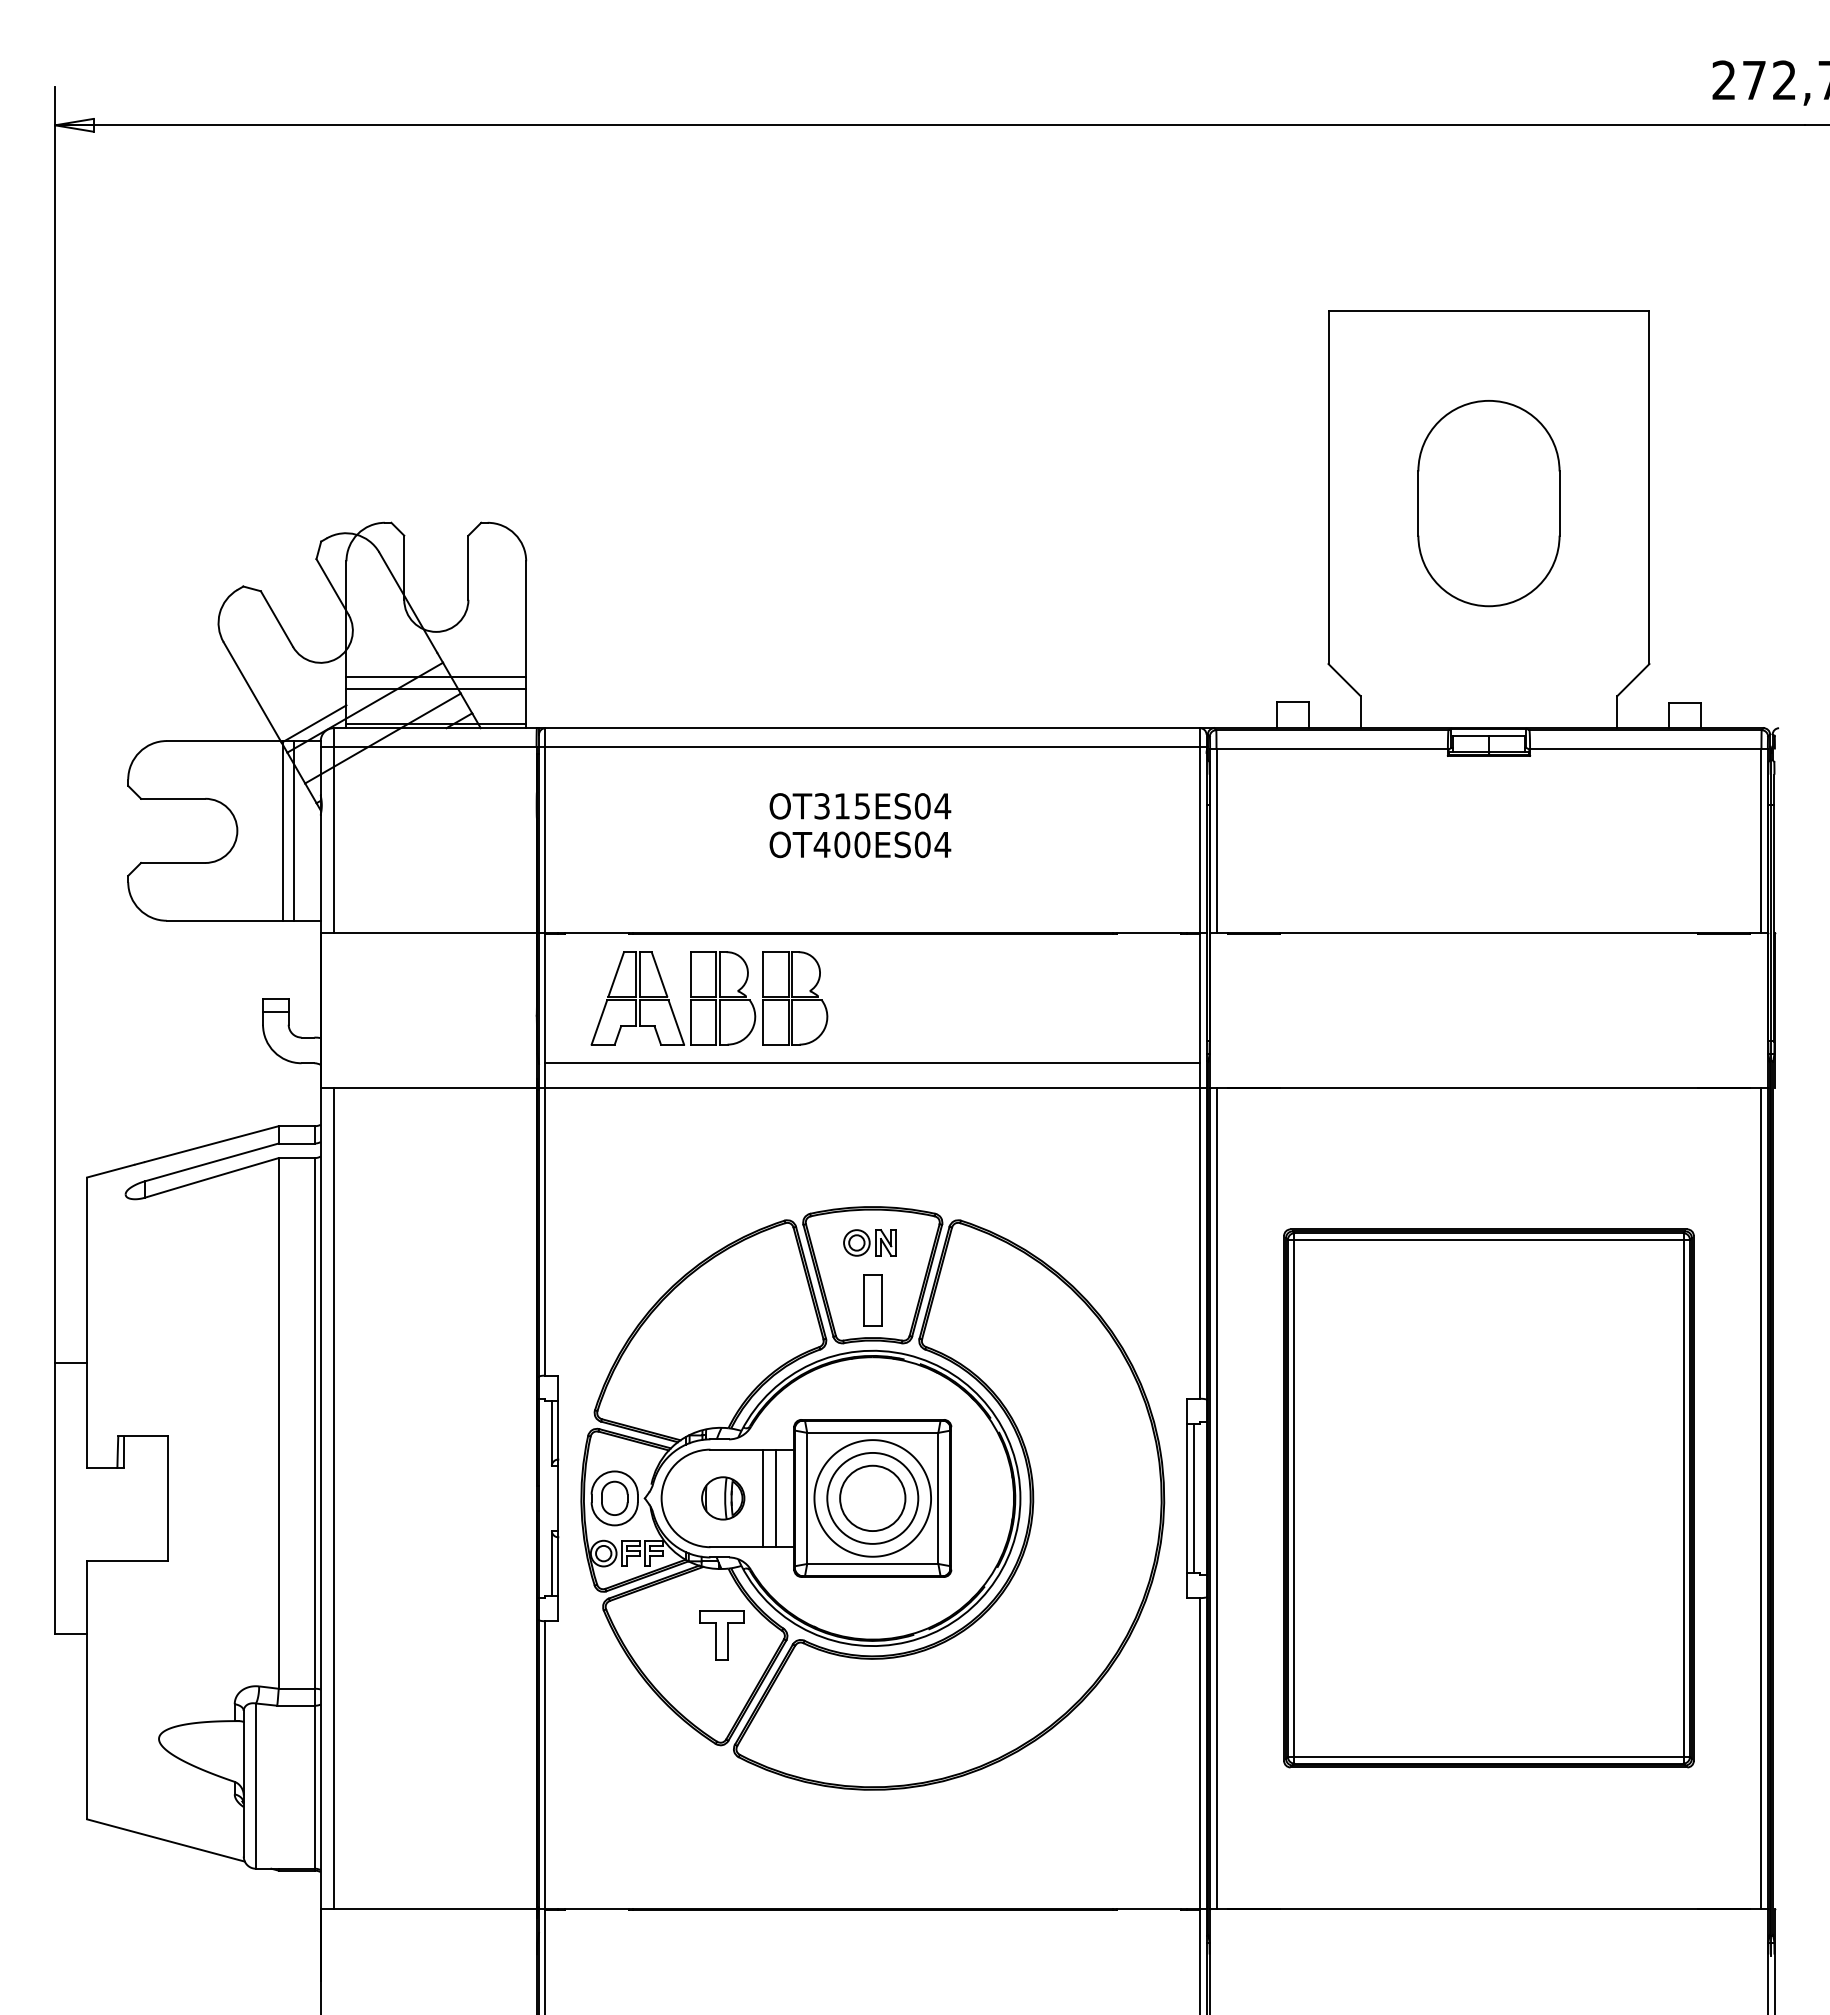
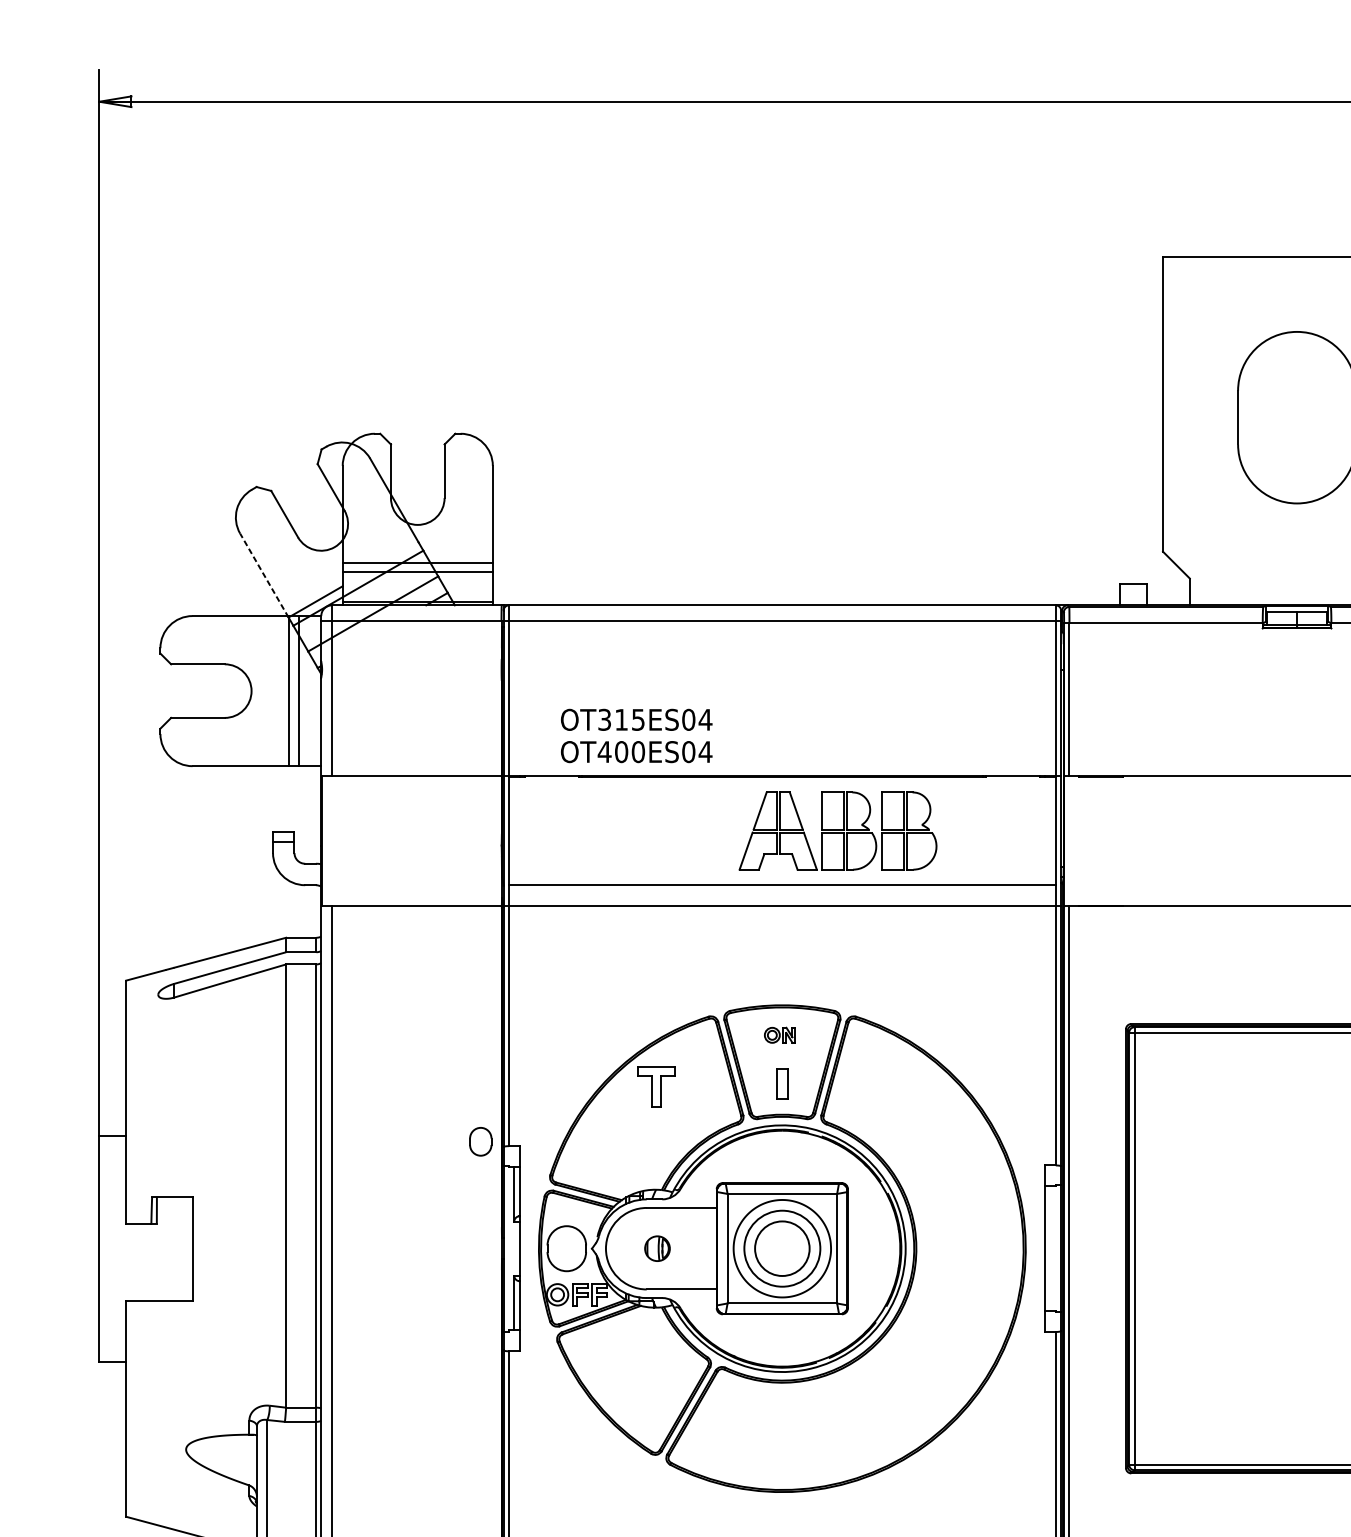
line: (252, 692) -> (264, 575), solid -> dashed
text: (860, 825) -> (636, 735), moved
part: (709, 998) -> (838, 831), moved
part: (869, 1242) -> (779, 1034), size x0.7
part: (872, 1300) -> (782, 1083), size x0.7
part: (614, 1497) -> (480, 1141), moved
part: (723, 1498) -> (657, 1248), size x0.7
line: (763, 1498) -> (691, 1248), removed
line: (775, 1498) -> (701, 1248), removed
line: (1193, 1498) -> (1050, 1248), removed
part: (721, 1635) -> (655, 1086), moved

